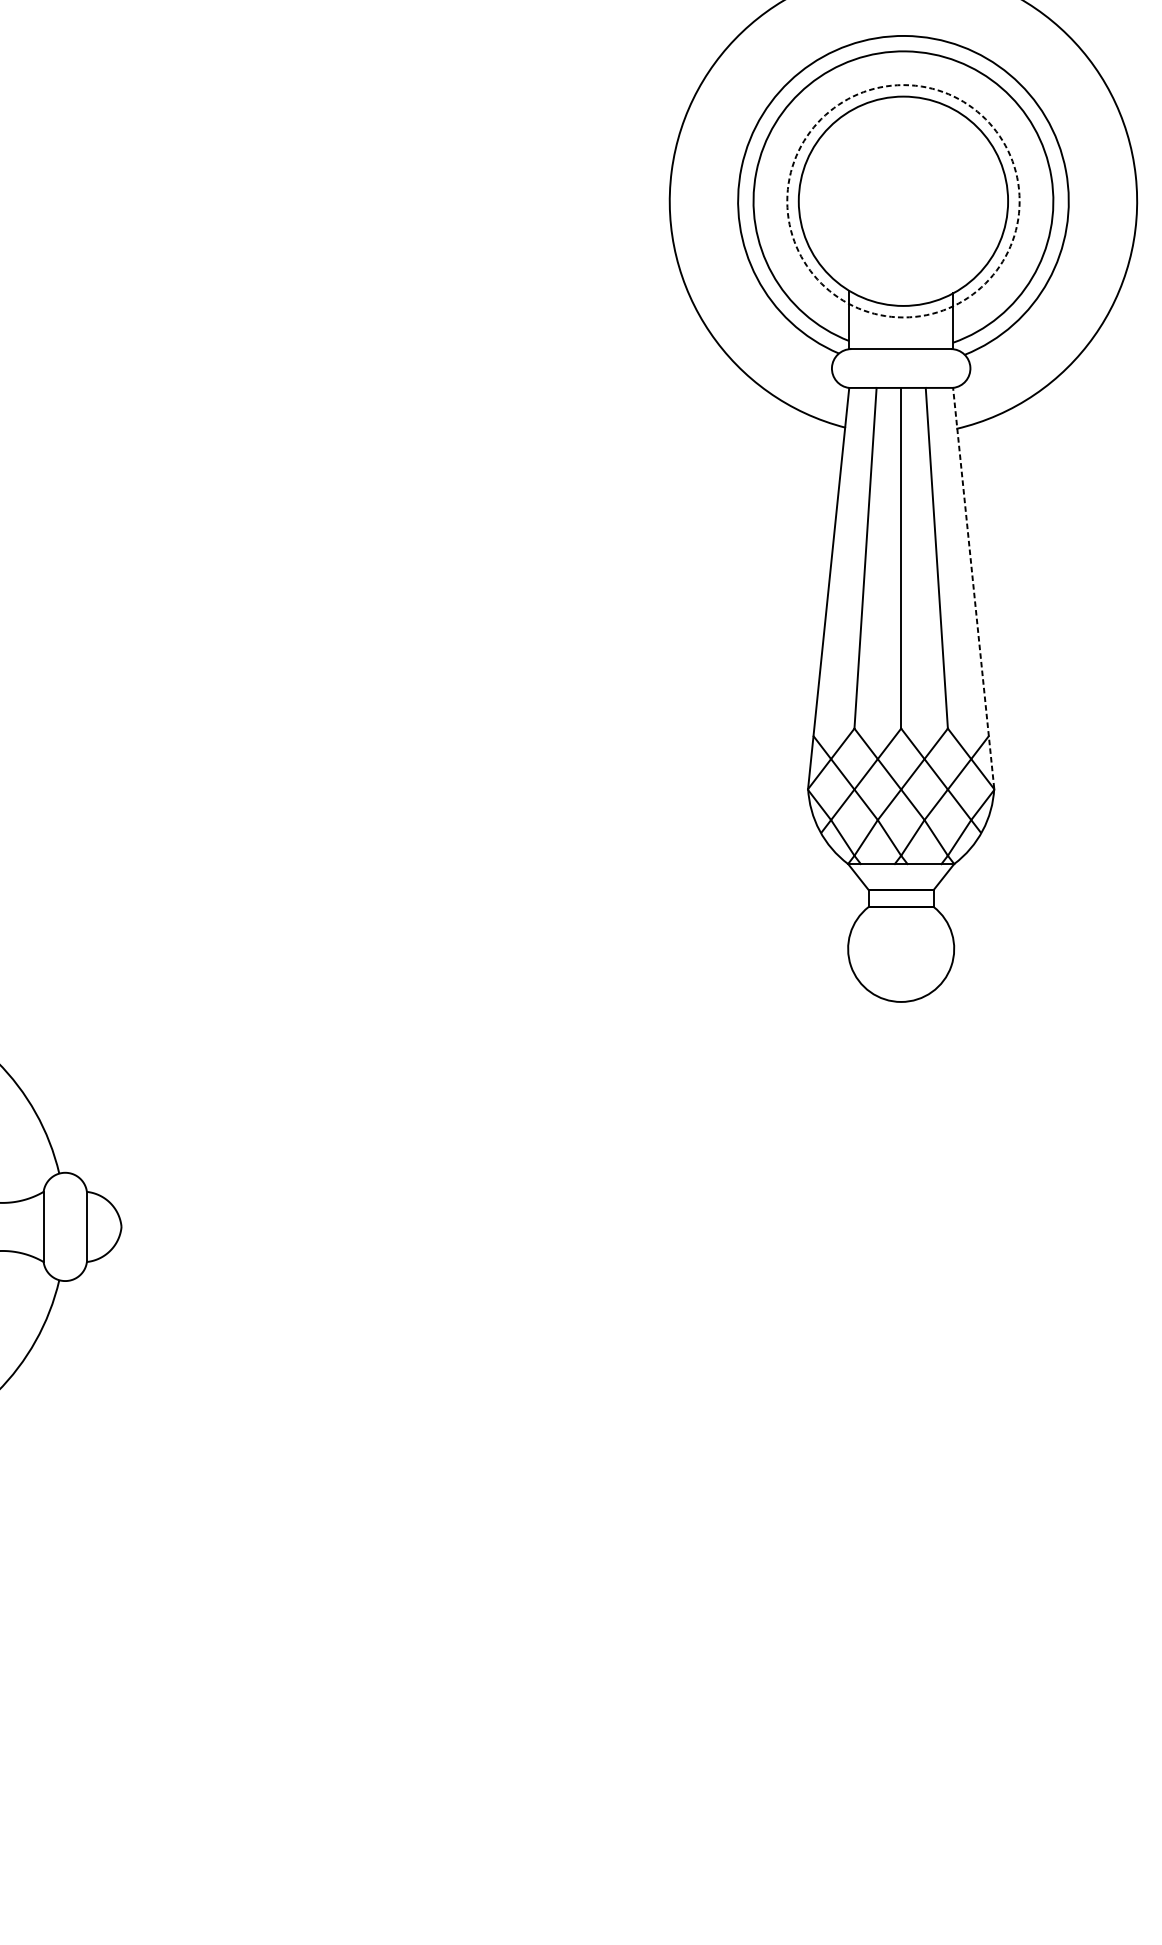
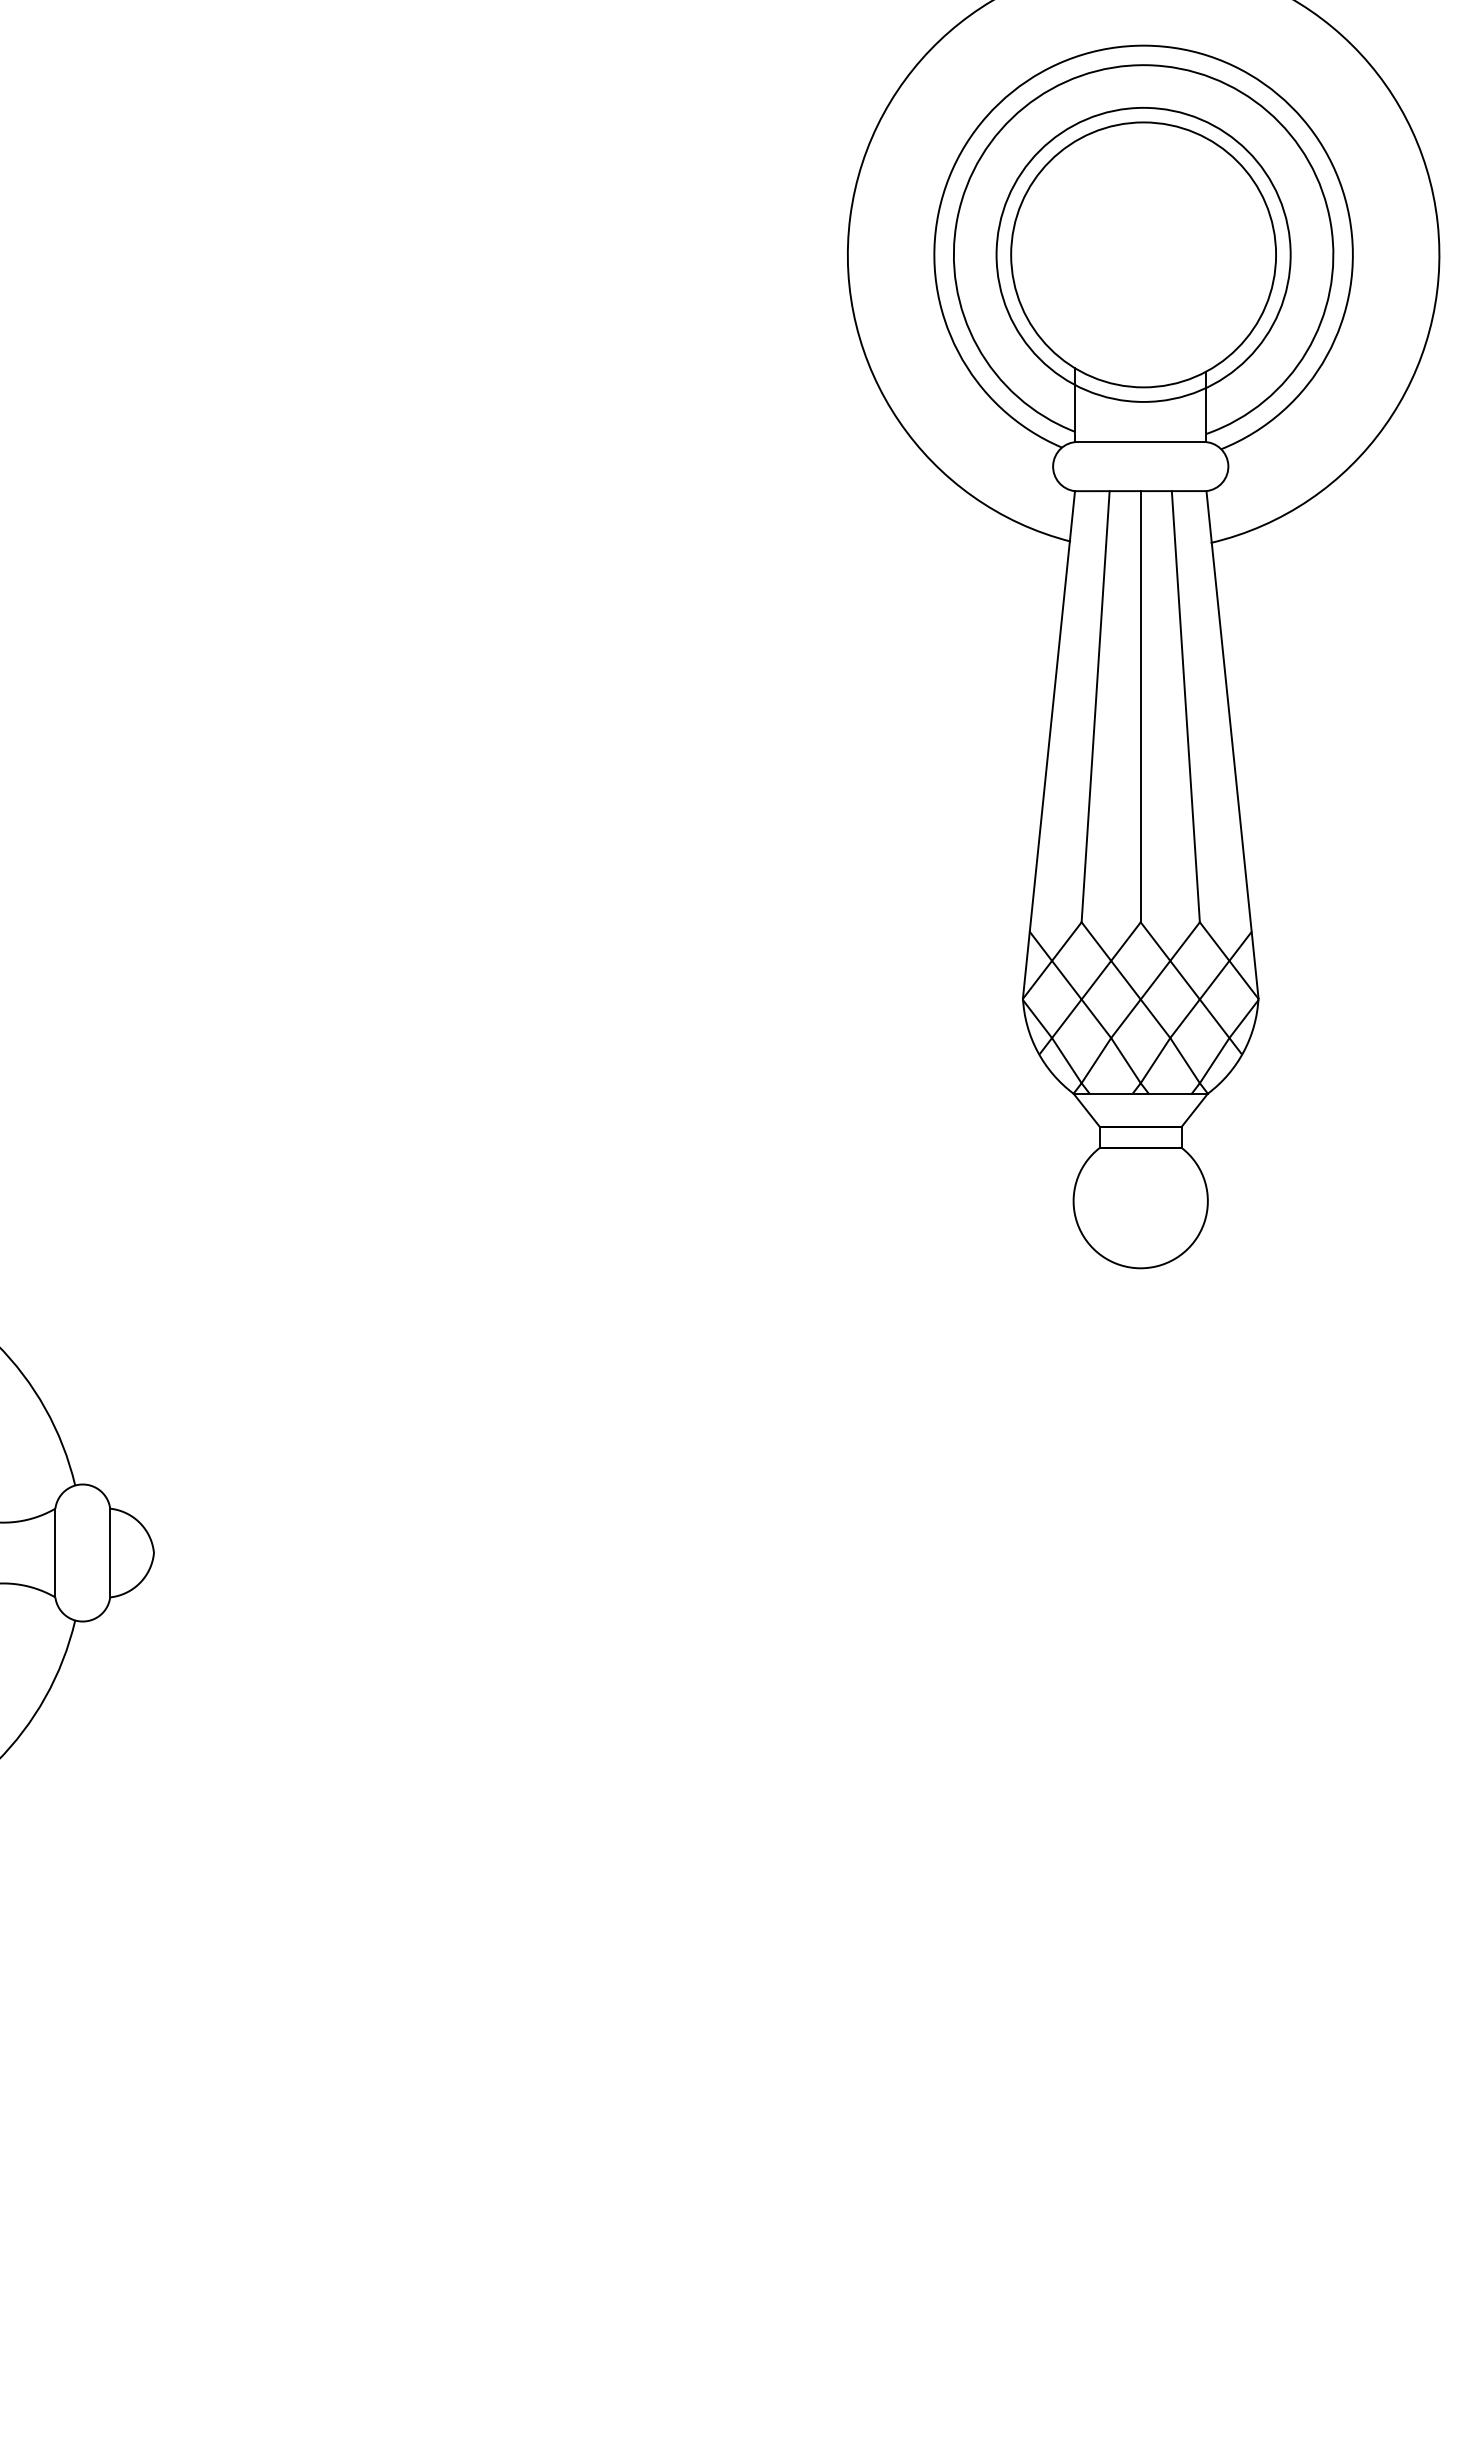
circle: (903, 200) -> (1143, 254), dashed -> solid
line: (973, 588) -> (1232, 744), dashed -> solid

